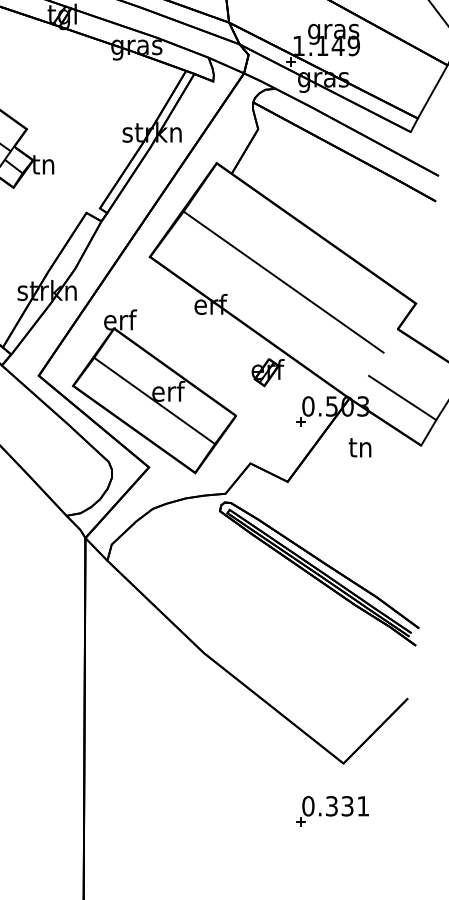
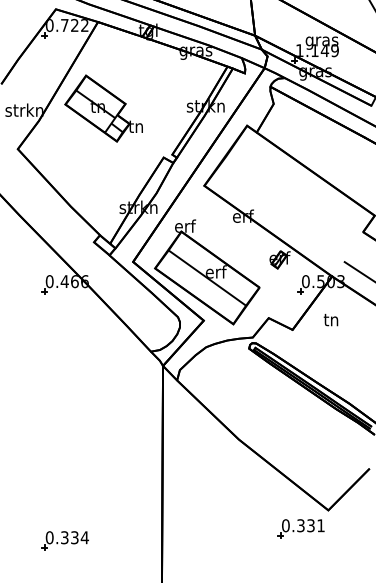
line: (284, 281) -> (290, 201), removed
text: (359, 448) -> (330, 320), moved
part: (331, 810) -> (300, 528), moved

